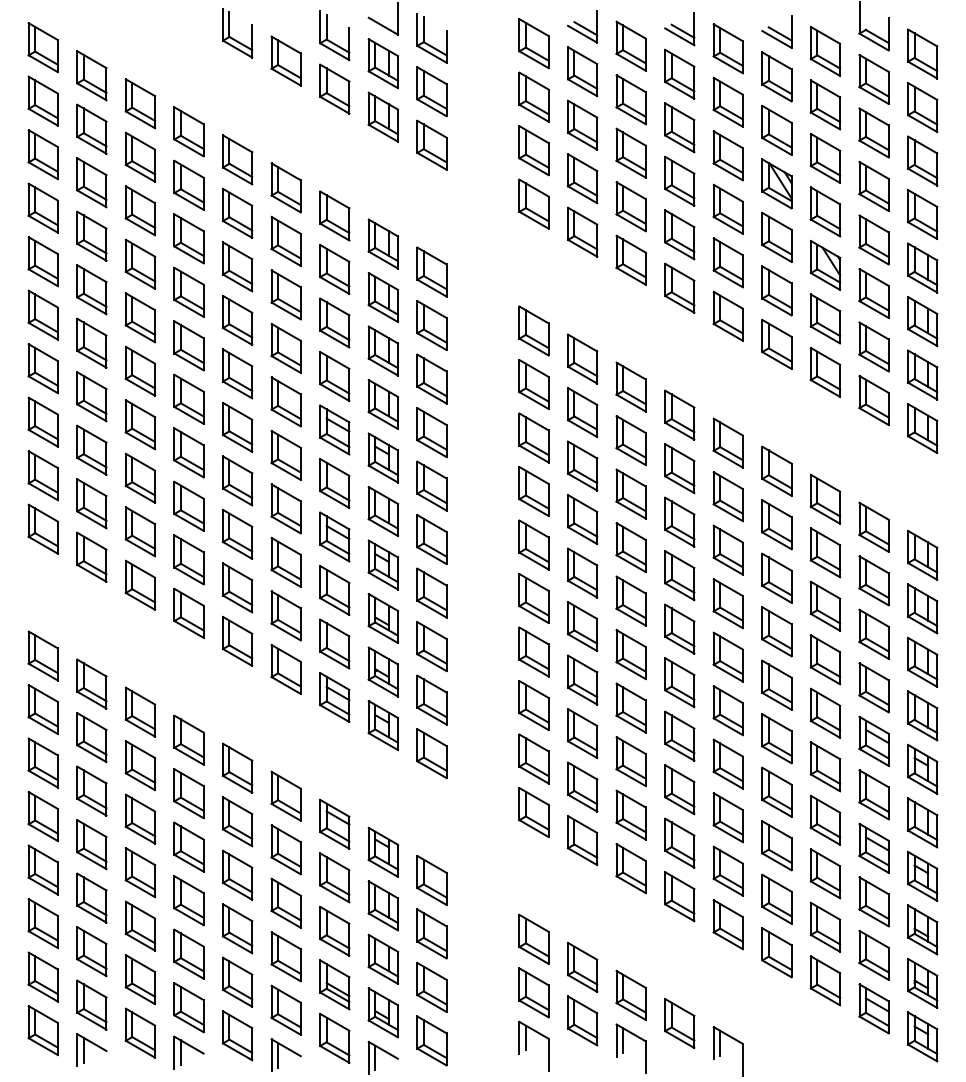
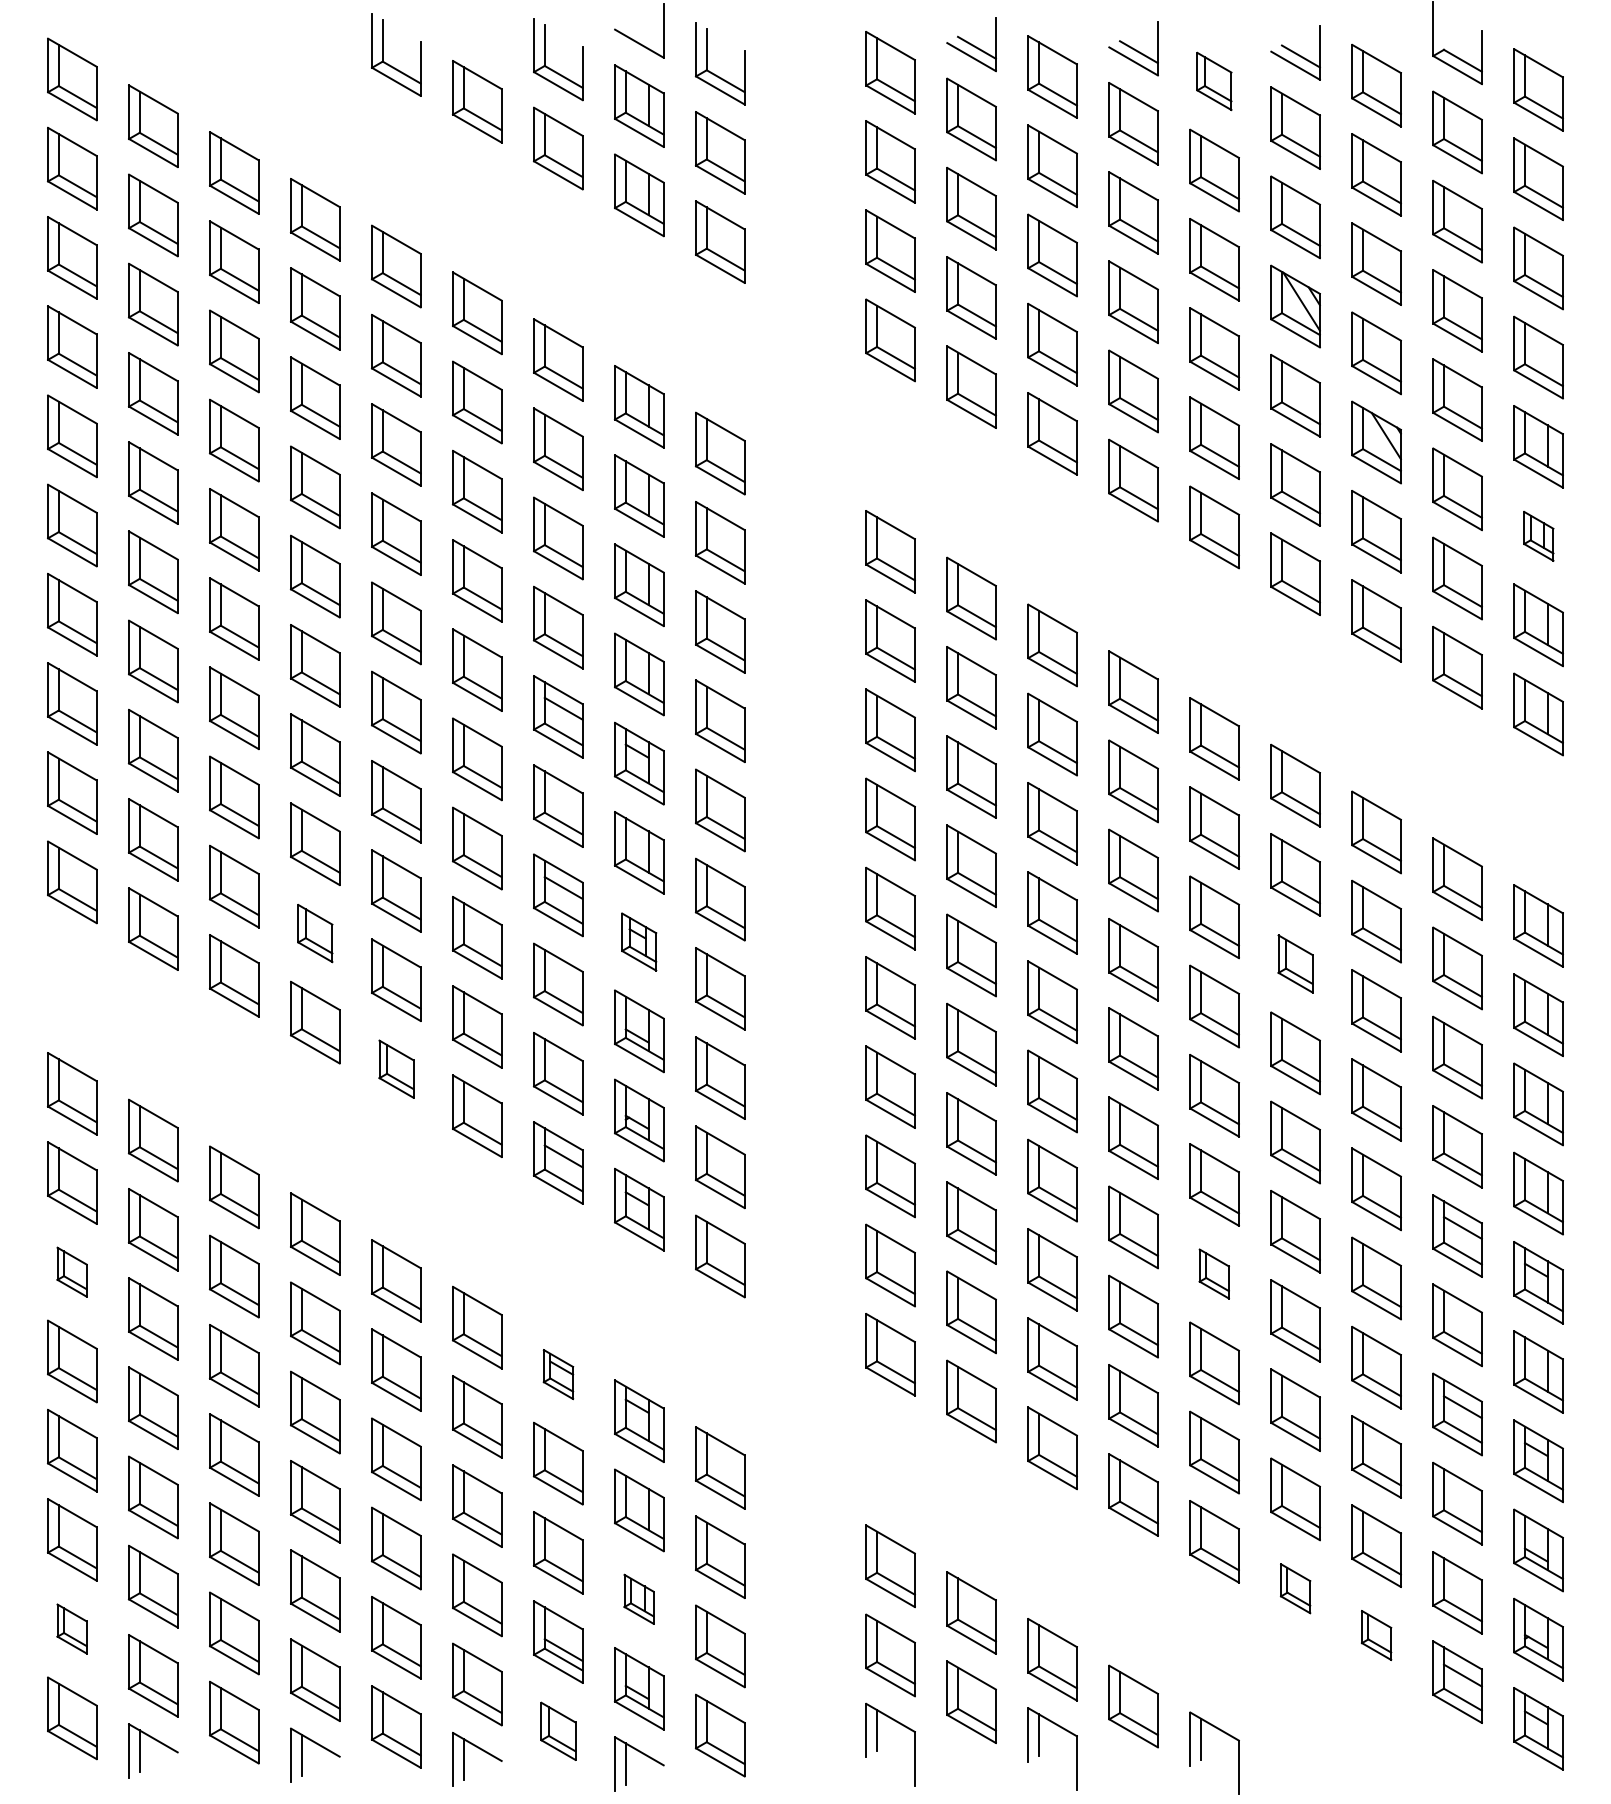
part: (727, 48) -> (1213, 80), size x0.7
part: (922, 321) -> (1538, 536), size x0.6
part: (188, 559) -> (314, 932), size x0.7
part: (382, 564) -> (637, 941), size x0.7
part: (776, 577) -> (1294, 962), size x0.7
part: (237, 640) -> (396, 1067), size x0.7
part: (42, 762) -> (71, 1271), size x0.6
part: (727, 763) -> (1213, 1272), size x0.6
part: (334, 824) -> (557, 1374), size x0.6
part: (776, 952) -> (1294, 1588), size x0.6
part: (382, 958) -> (637, 1598), size x0.6
part: (42, 976) -> (71, 1628), size x0.6
part: (825, 980) -> (1376, 1634), size x0.6
part: (334, 1038) -> (557, 1731), size x0.7

